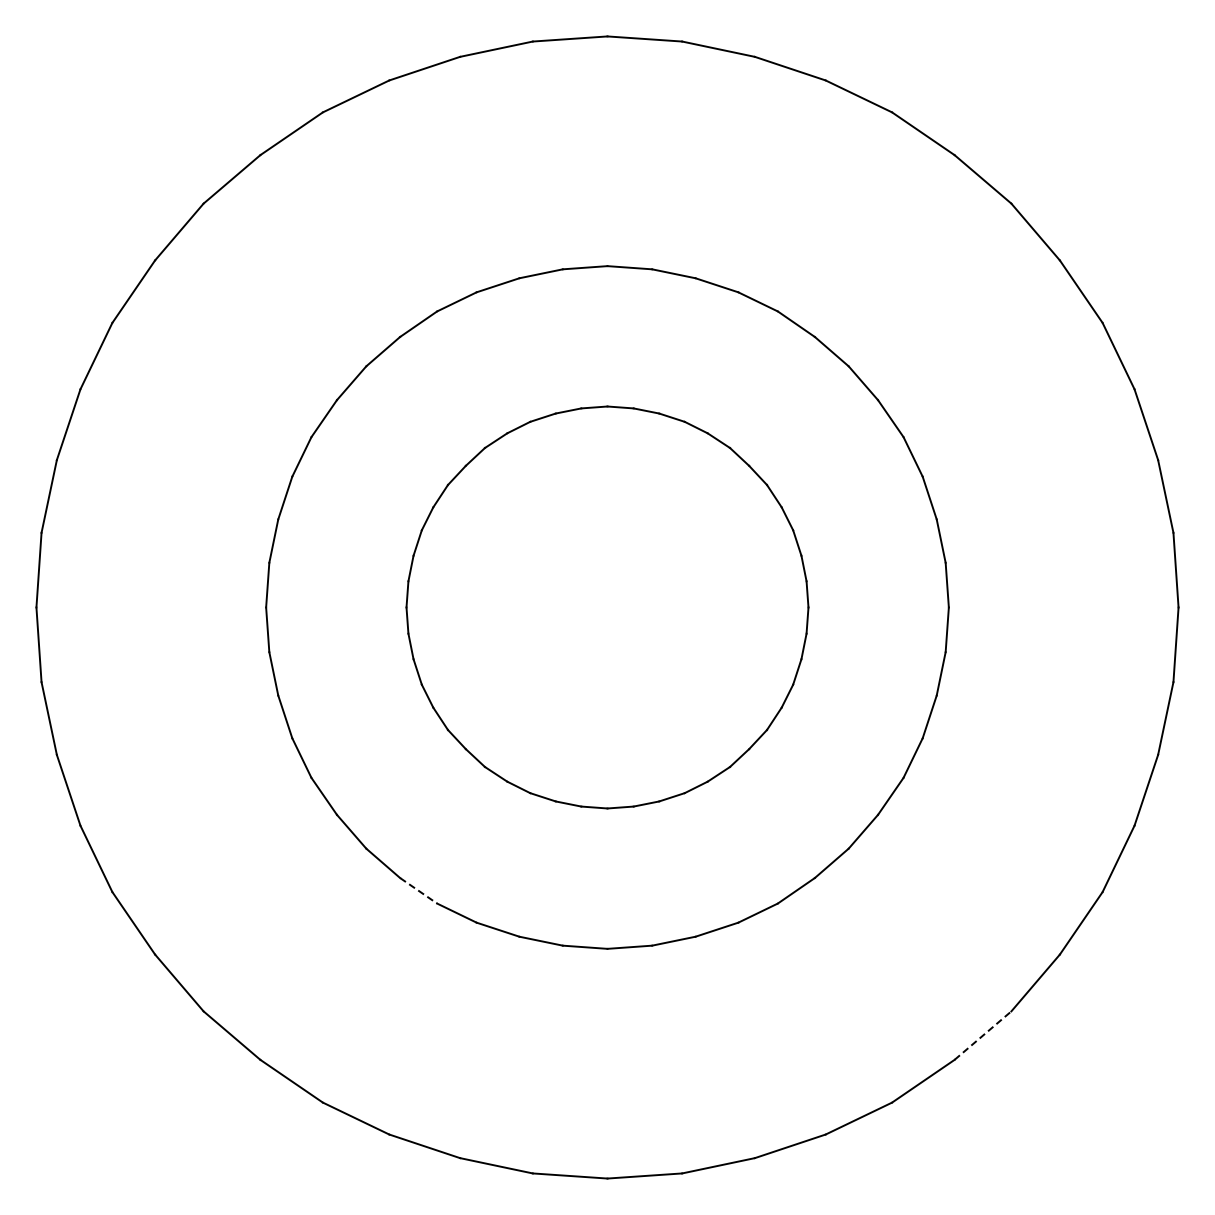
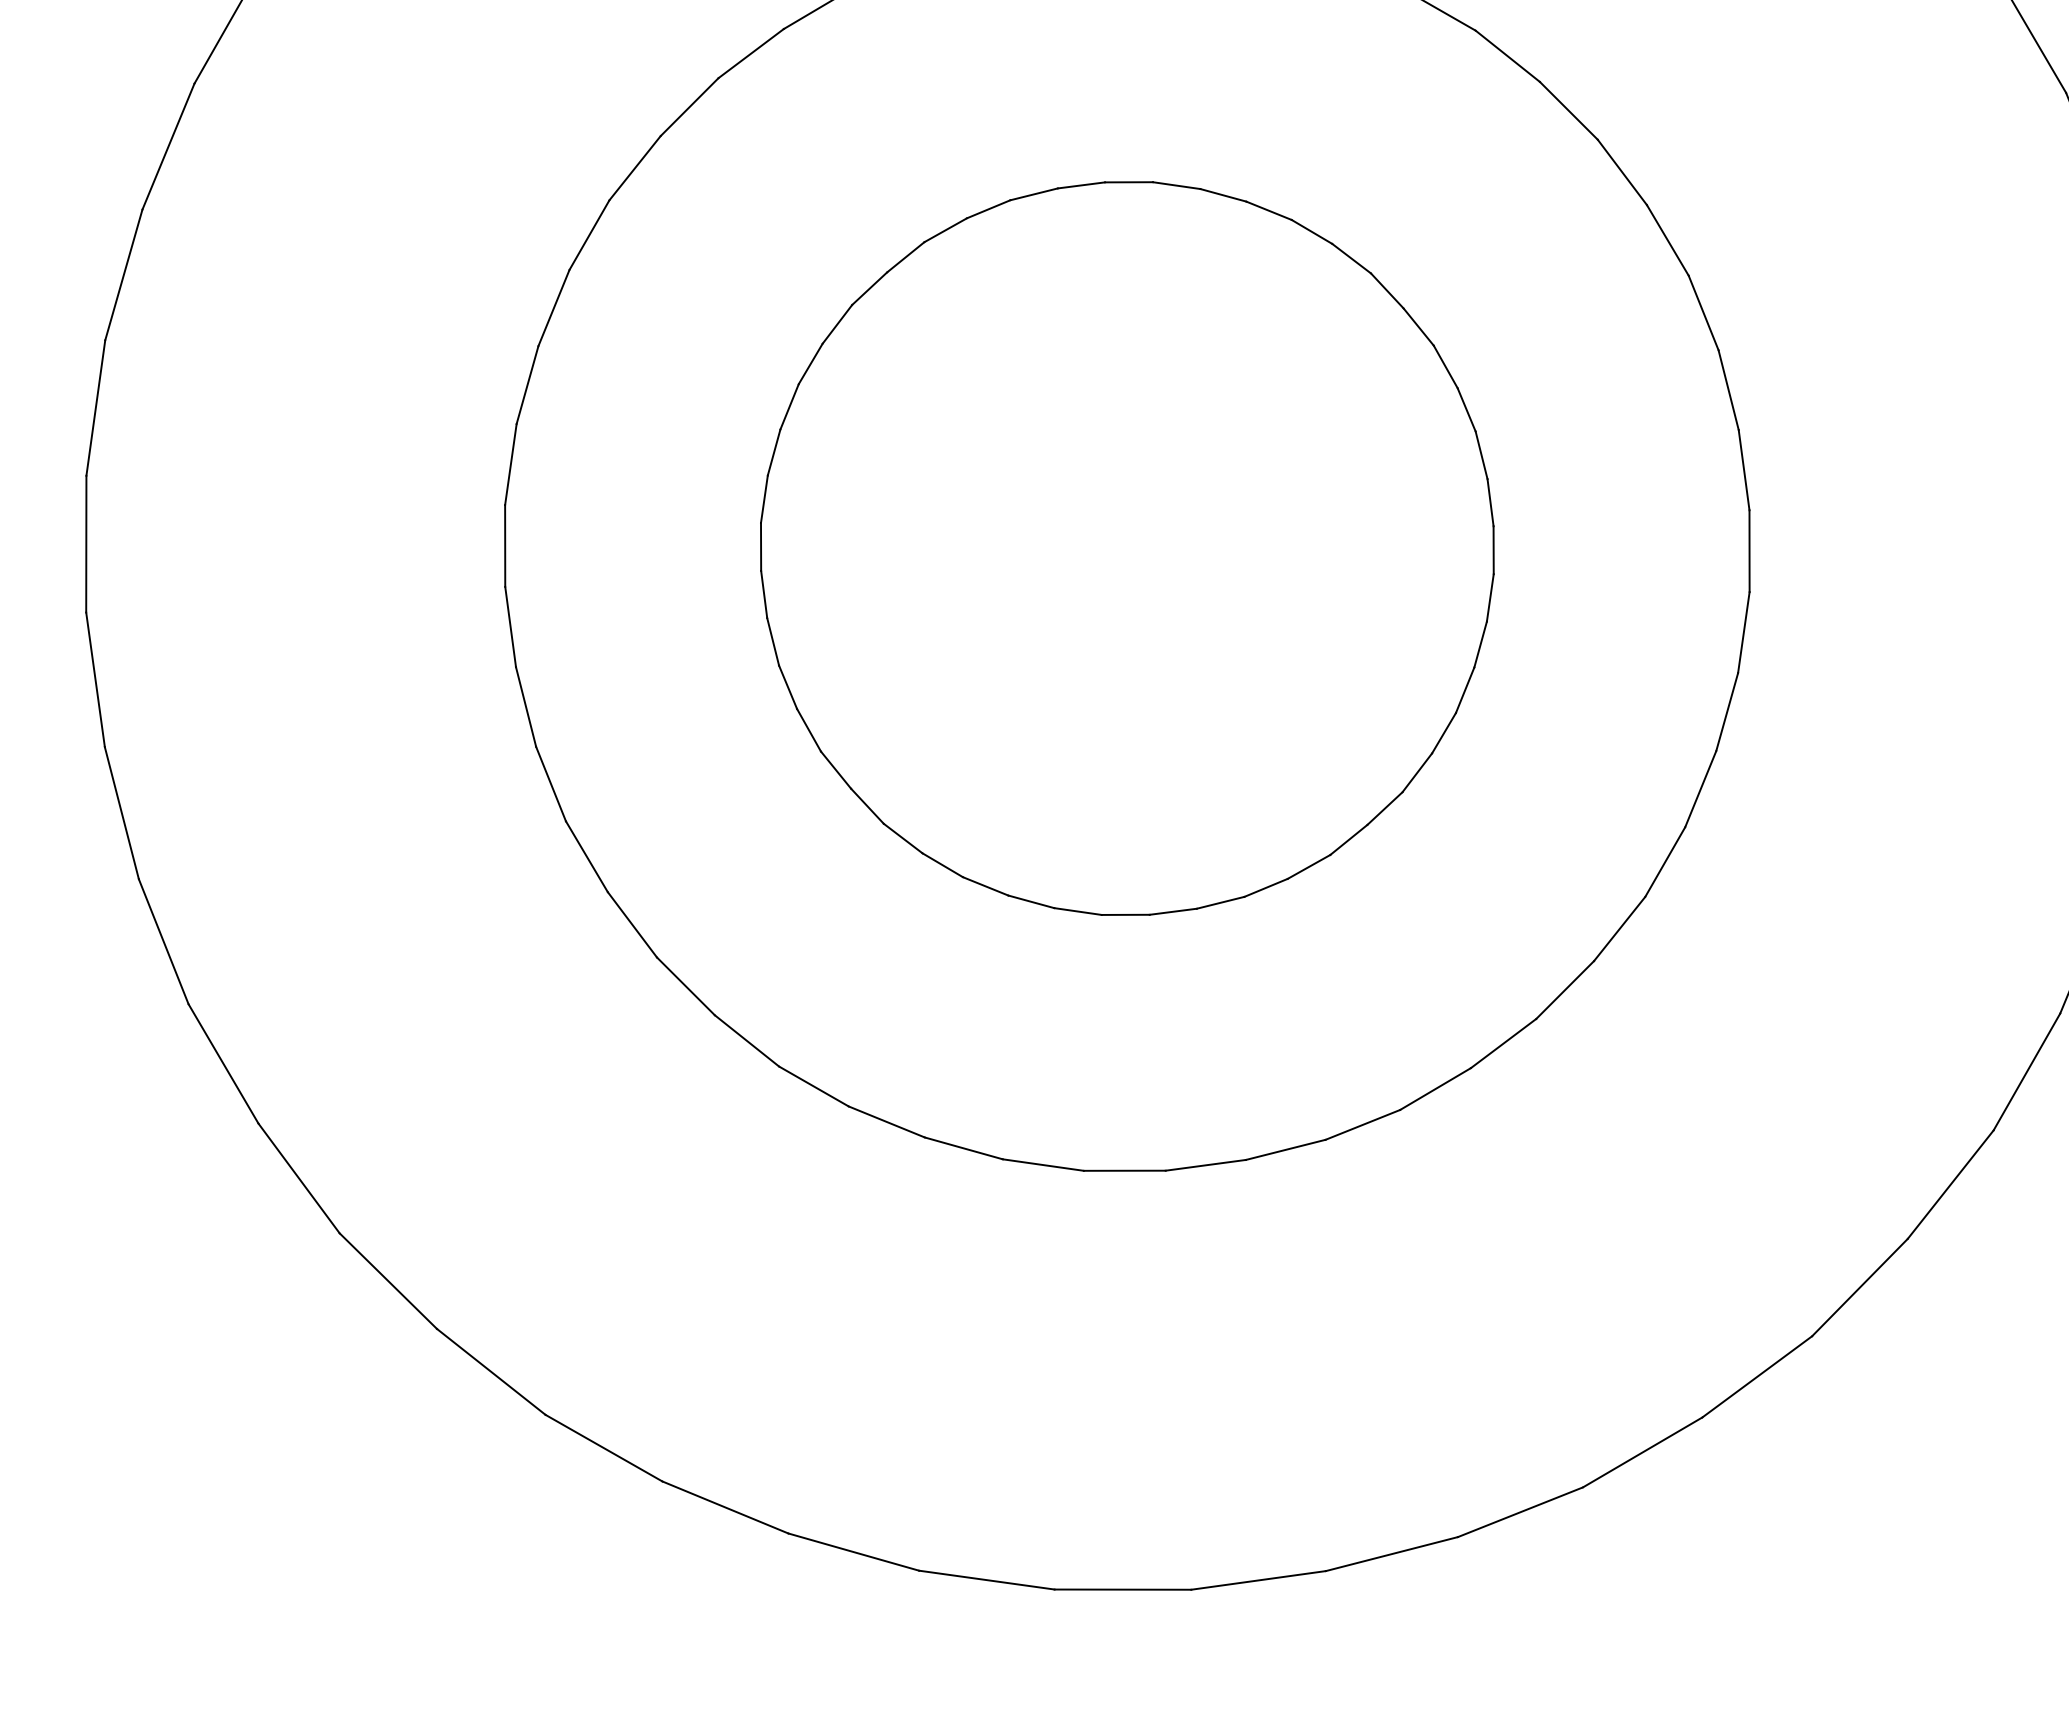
line: (419, 891) -> (748, 1042), dashed -> solid
line: (983, 1035) -> (1758, 1376), dashed -> solid

